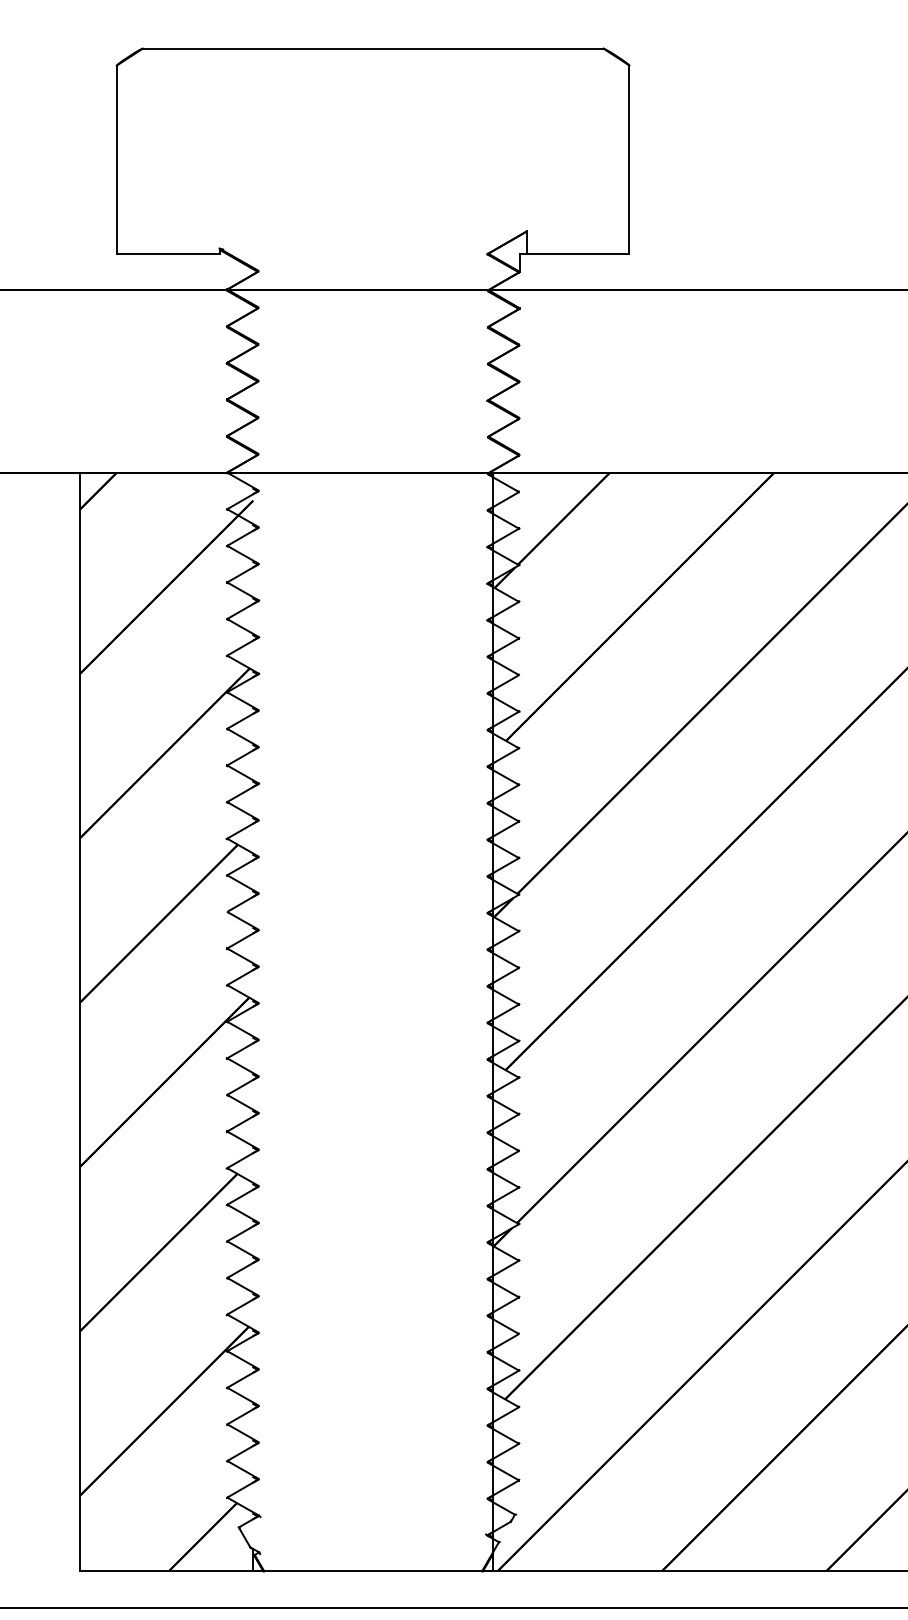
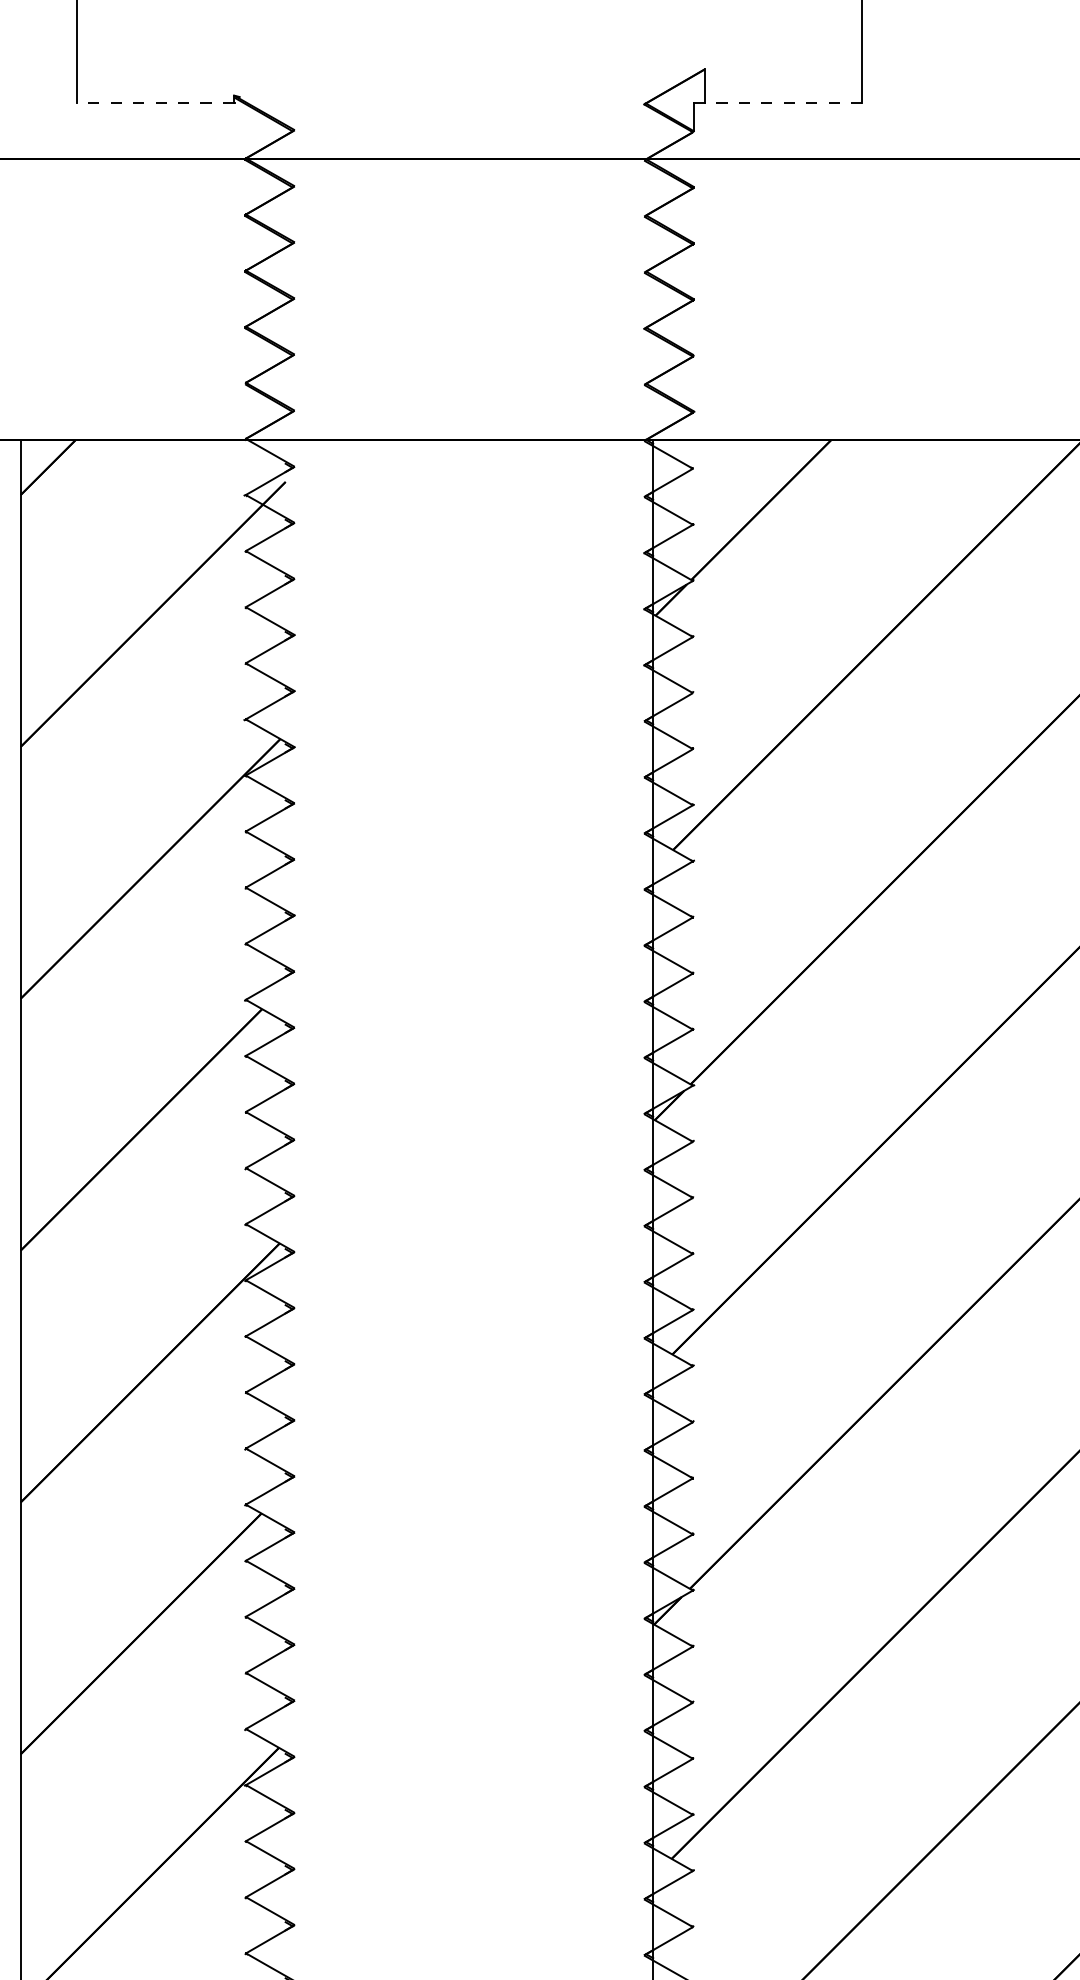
line: (167, 253) -> (154, 103), solid -> dashed
line: (577, 253) -> (782, 103), solid -> dashed

